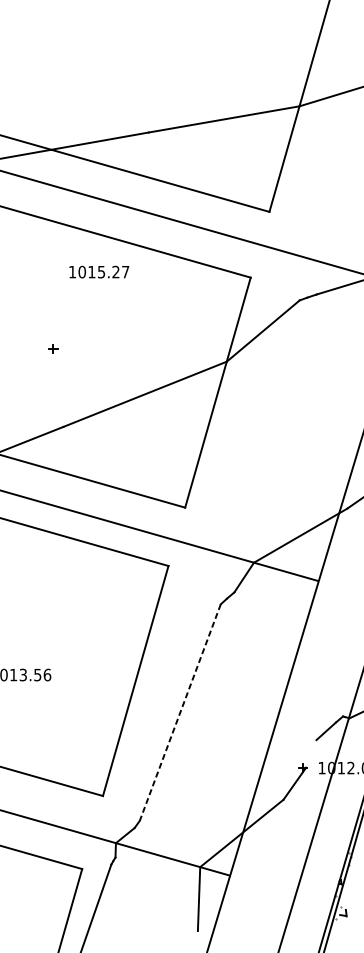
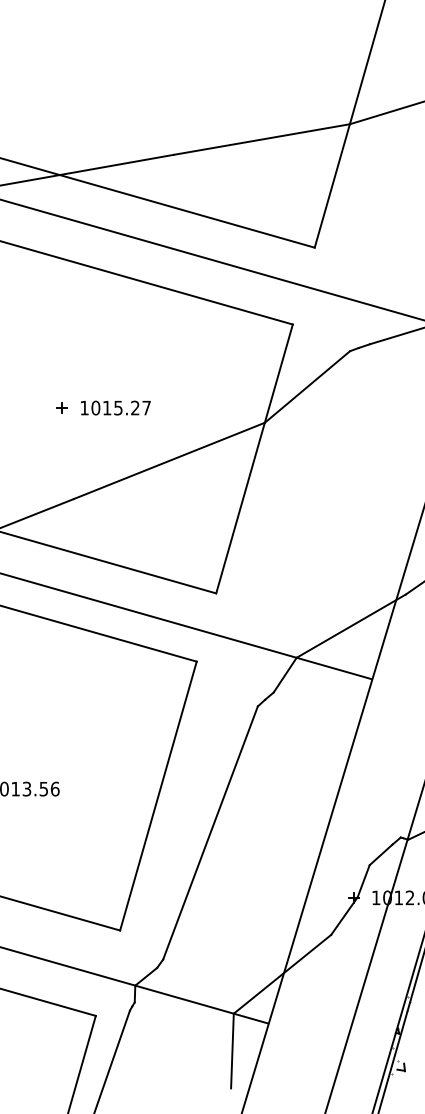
text: (99, 271) -> (115, 407), moved
line: (180, 713) -> (210, 833), dashed -> solid
line: (311, 754) -> (363, 881), added

